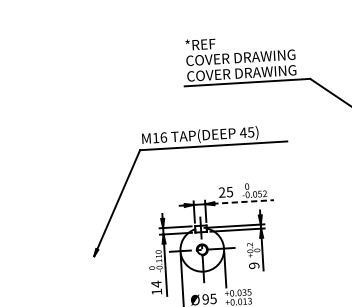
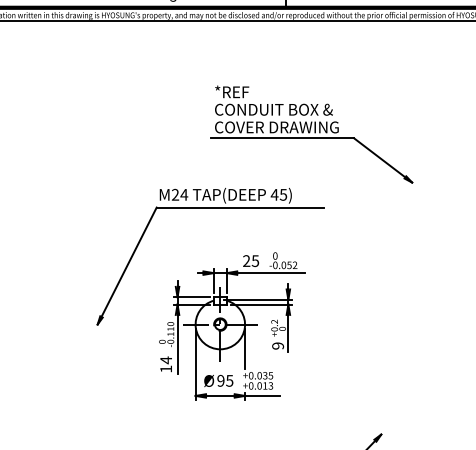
text: (250, 57) -> (287, 109), COVER DRAWING -> CONDUIT BOX &
text: (159, 137) -> (179, 194), M16 -> M24
line: (243, 202) -> (270, 273), dashed -> solid

